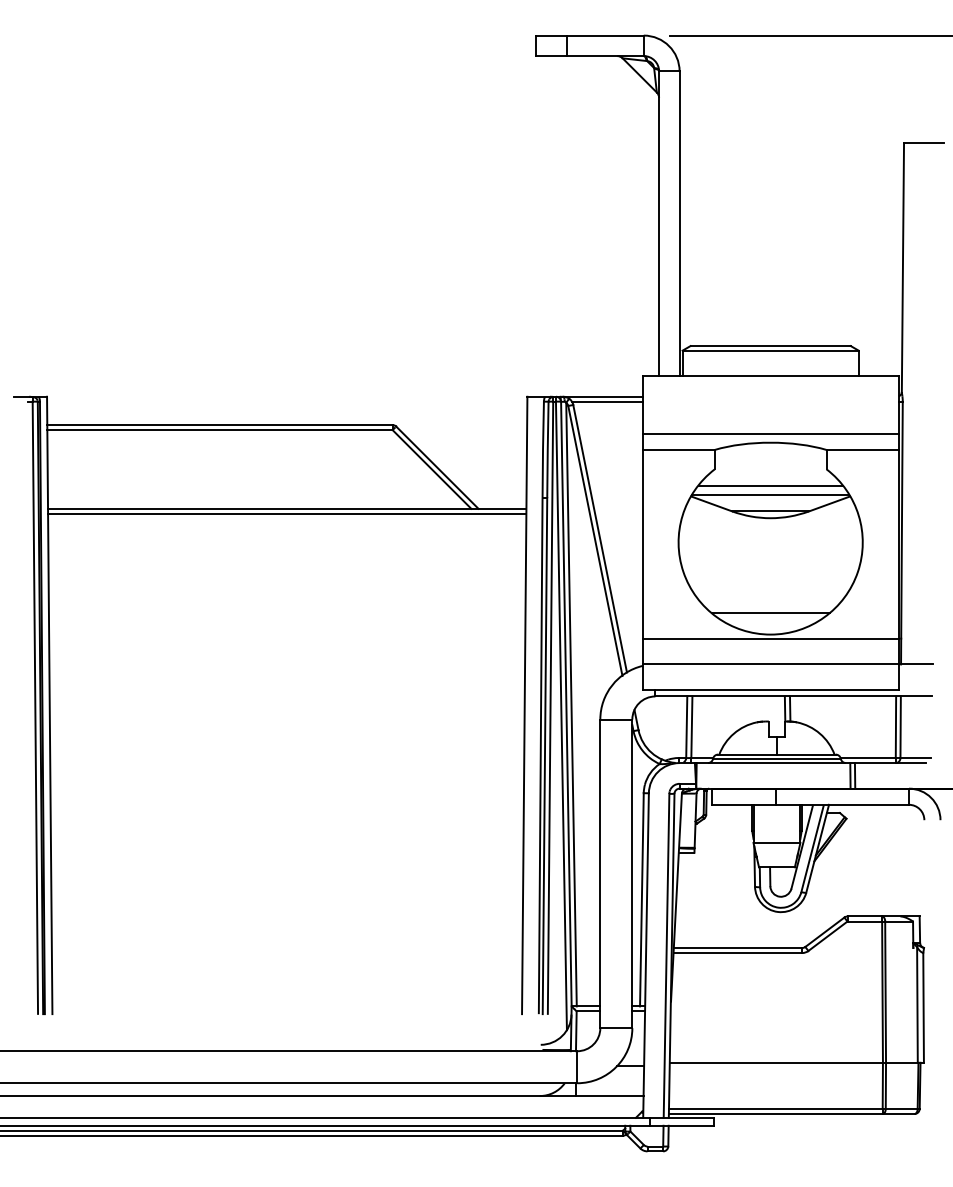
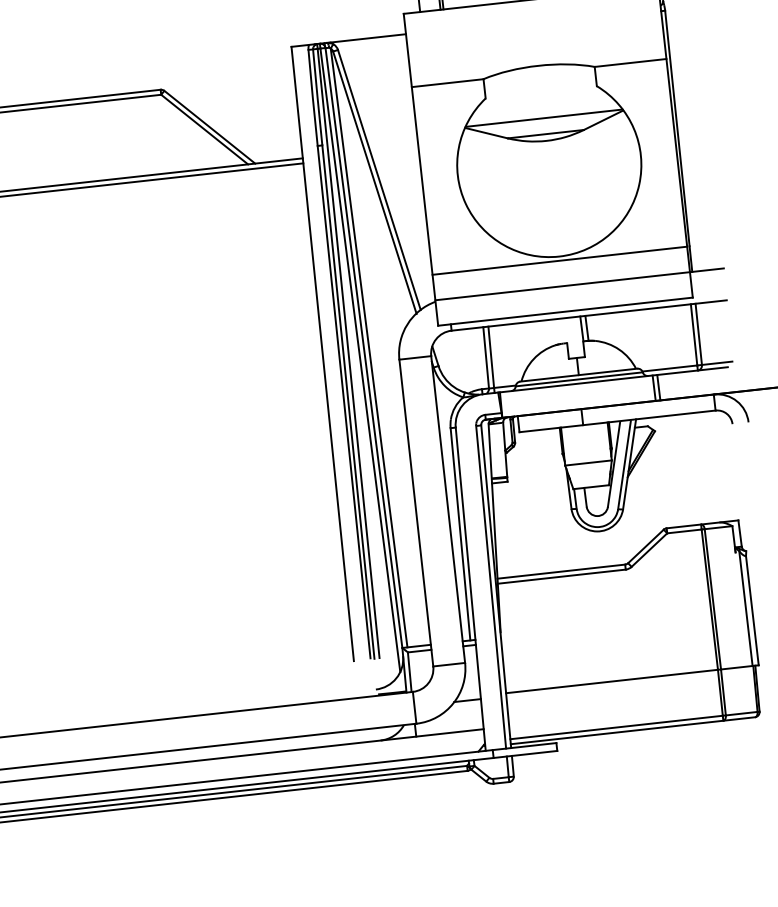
line: (607, 401) -> (371, 42), removed
line: (770, 433) -> (537, 56), removed
line: (770, 485) -> (542, 108), removed
line: (770, 613) -> (556, 235), removed

